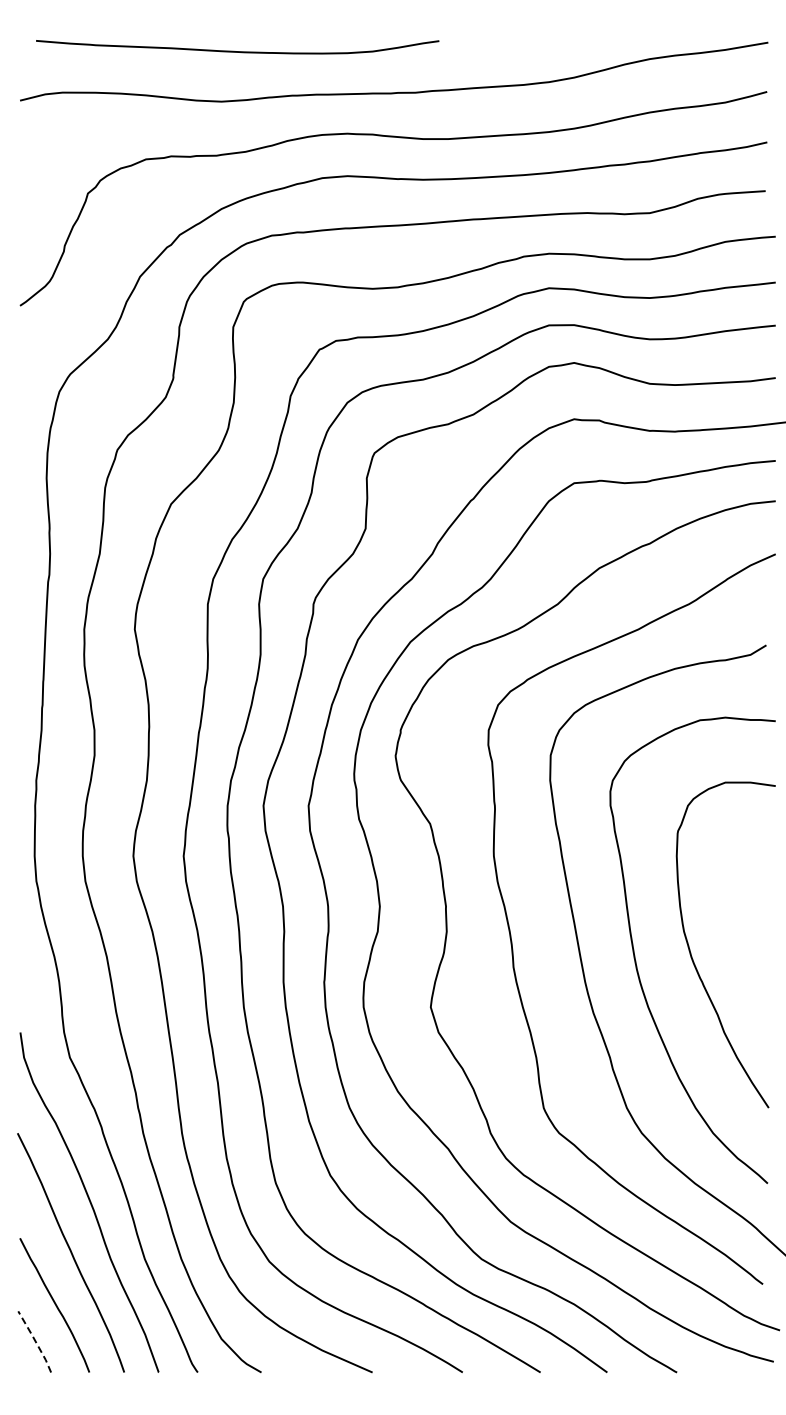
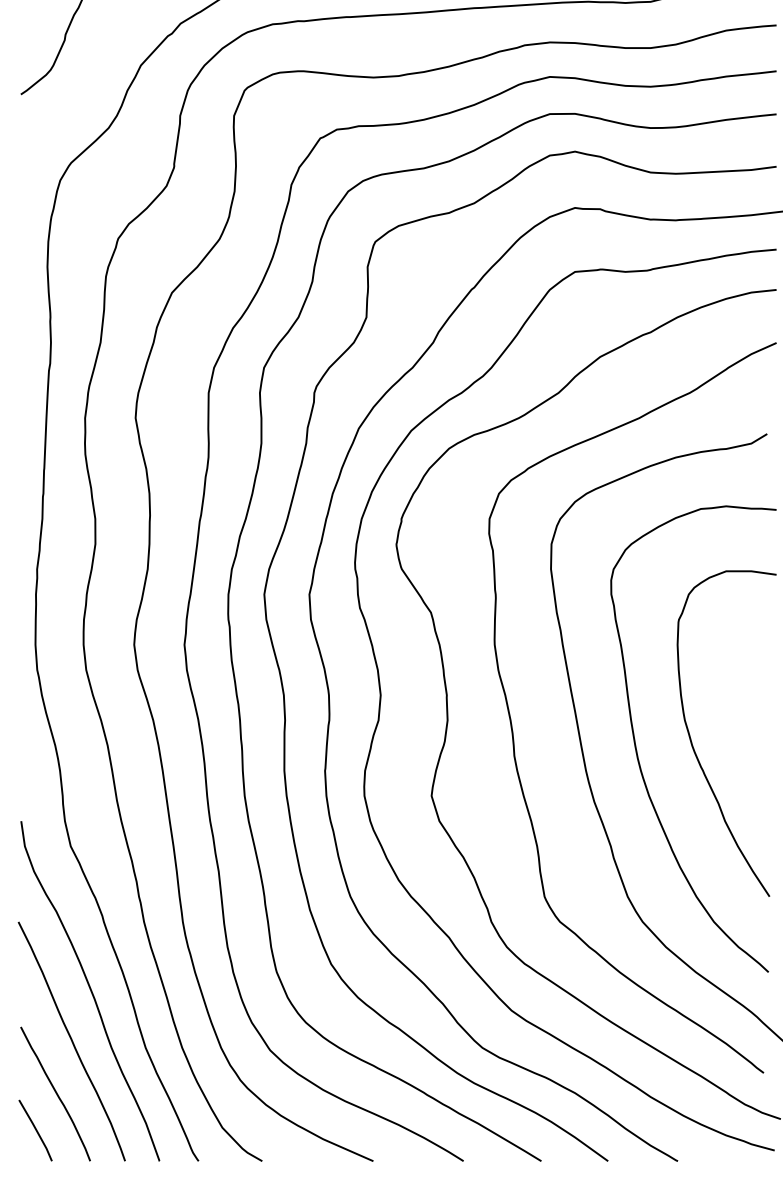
line: (35, 1340) -> (36, 1129), dashed -> solid

